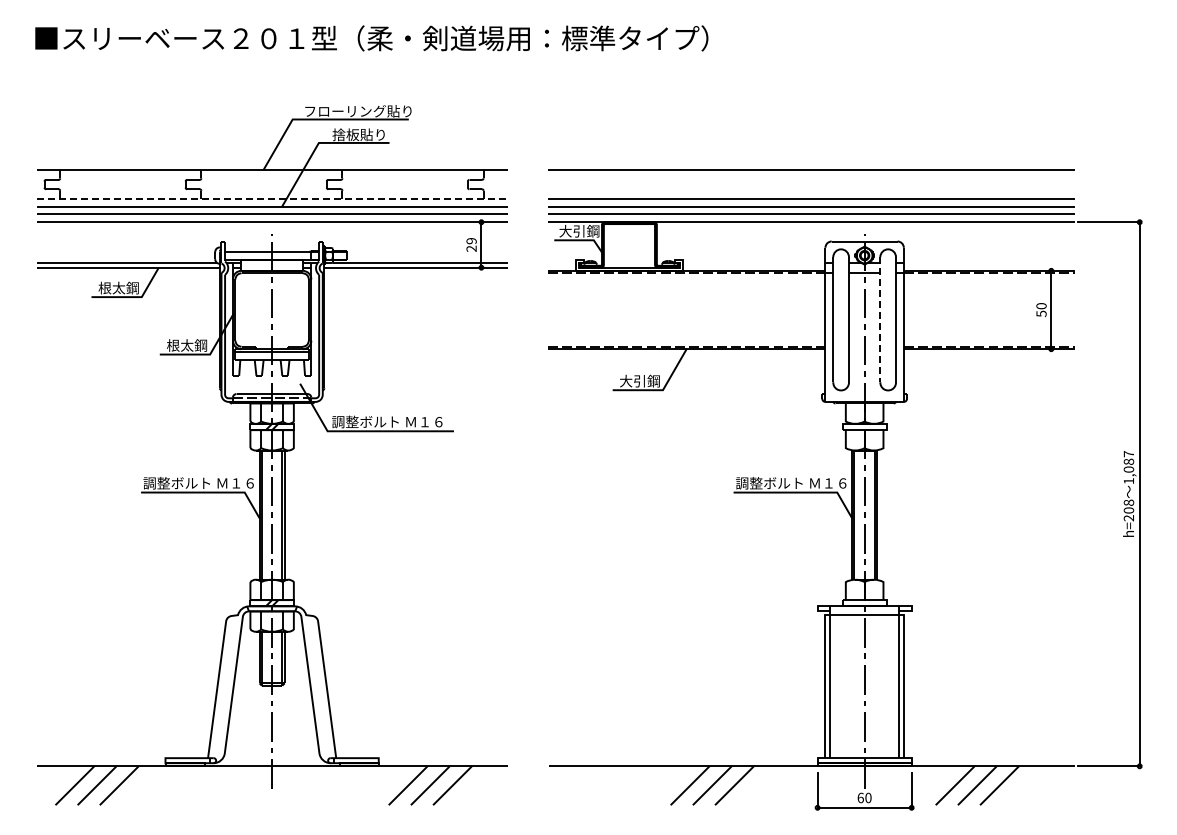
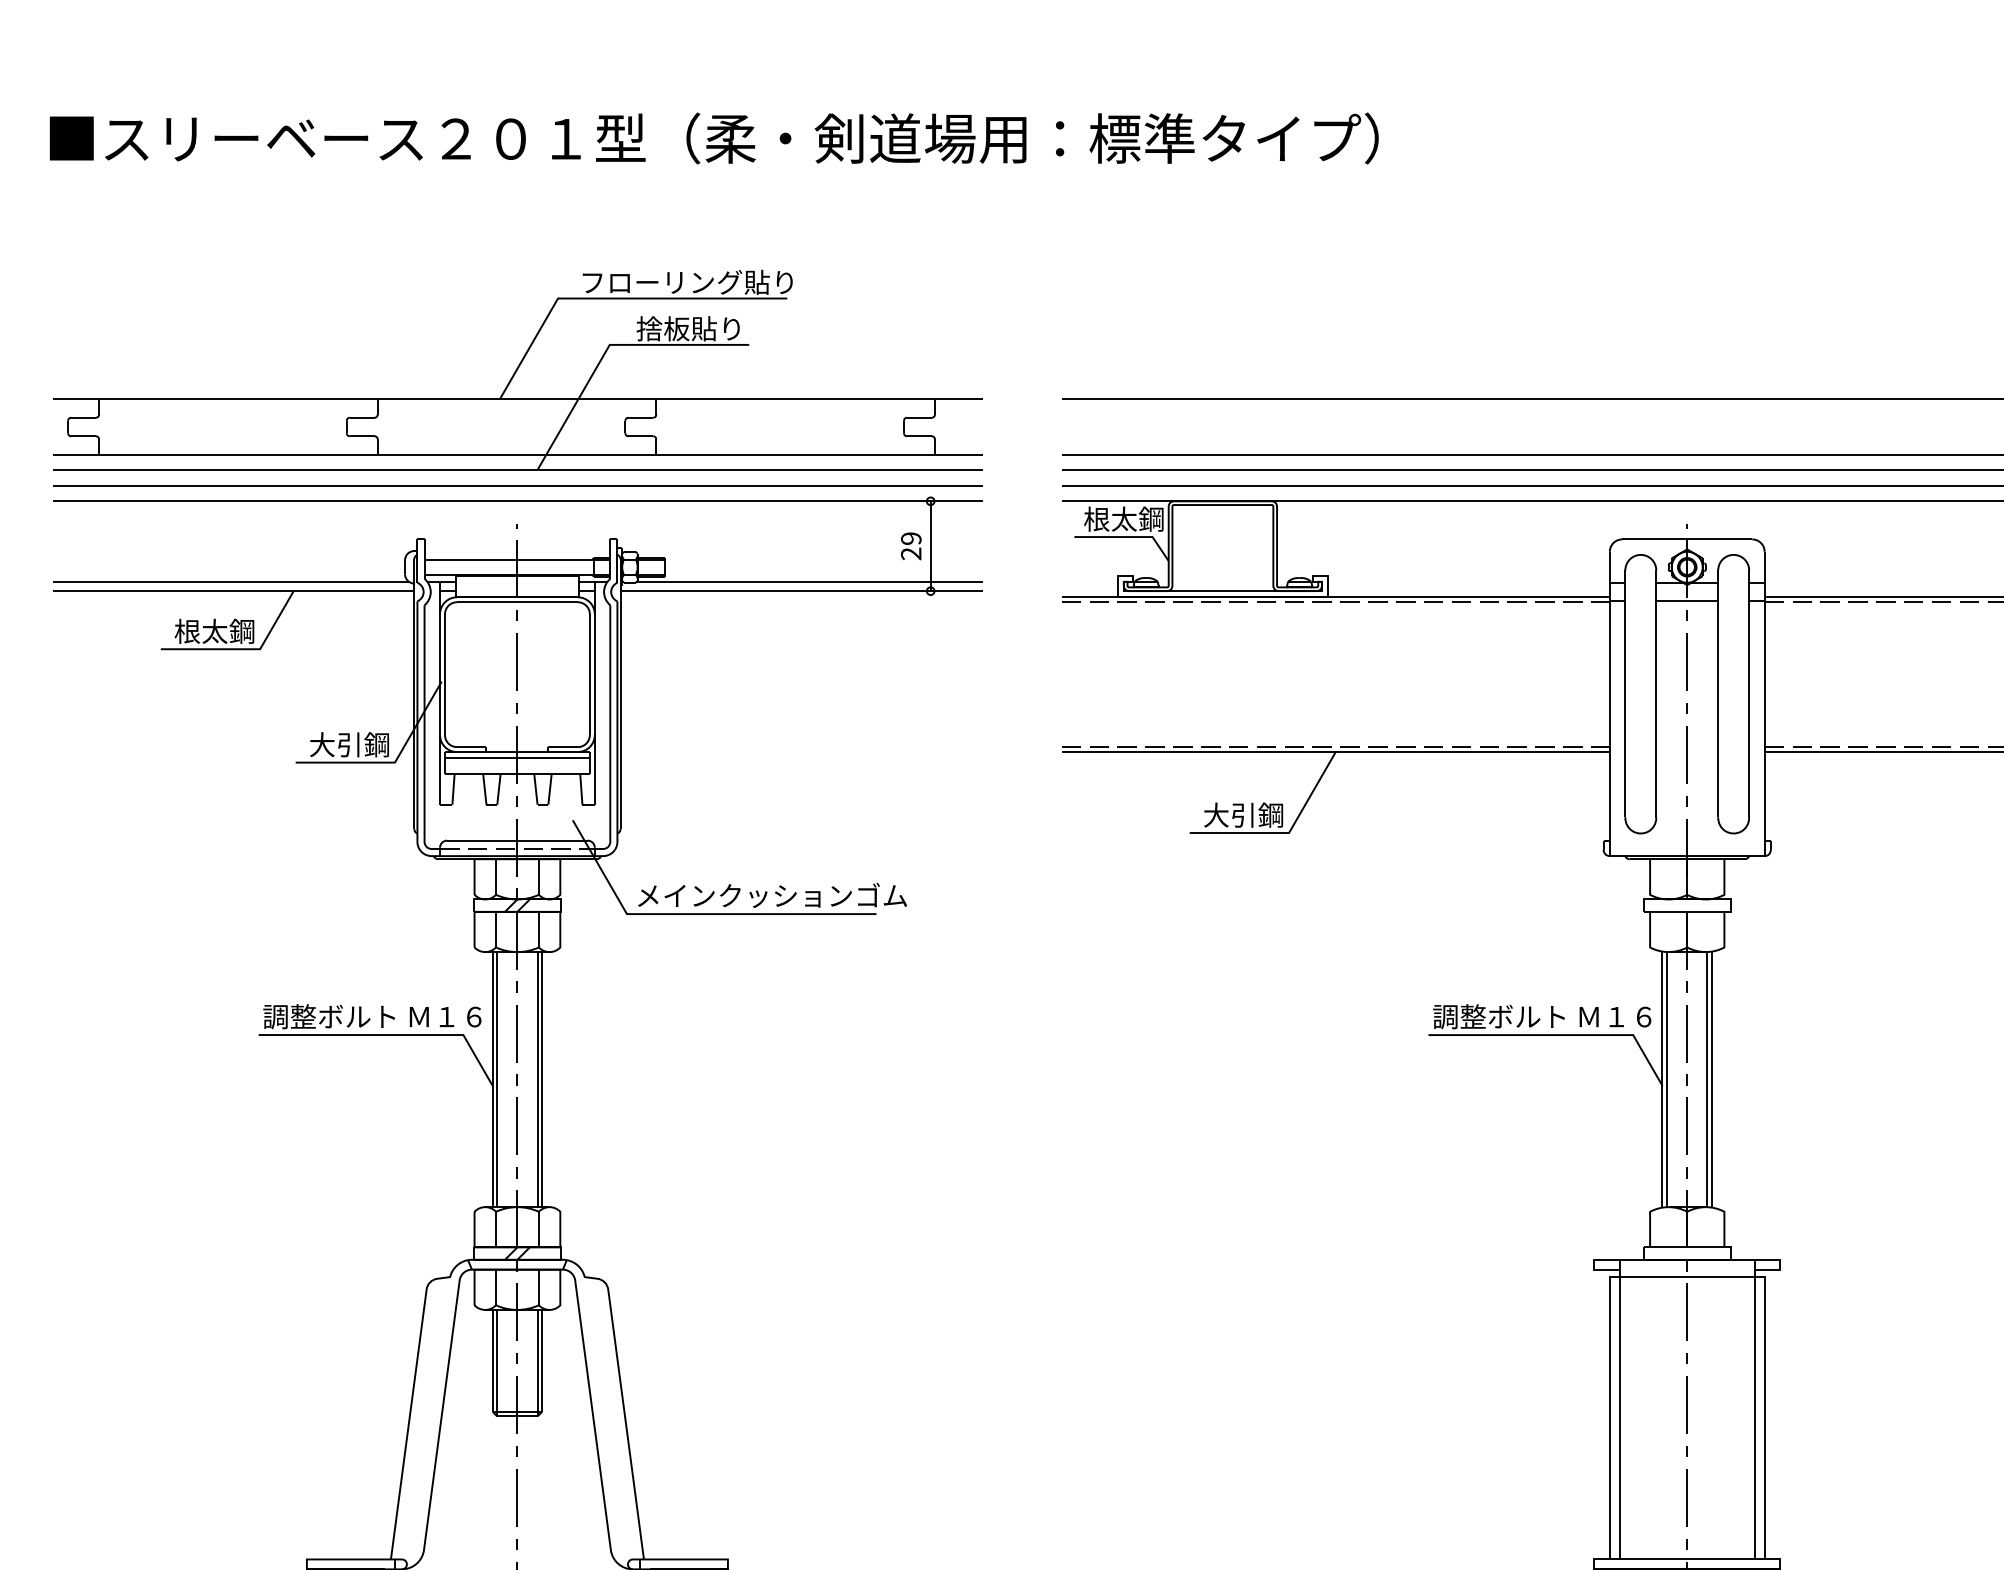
line: (272, 198) -> (518, 454), dashed -> solid
text: (572, 230) -> (1110, 517), 大引鋼 -> 根太鋼
line: (880, 319) -> (1718, 693), dashed -> solid
text: (180, 345) -> (336, 744), 根太鋼 -> 大引鋼
text: (400, 421) -> (770, 894), 調整ボルト Ｍ１６ -> メインクッションゴム

